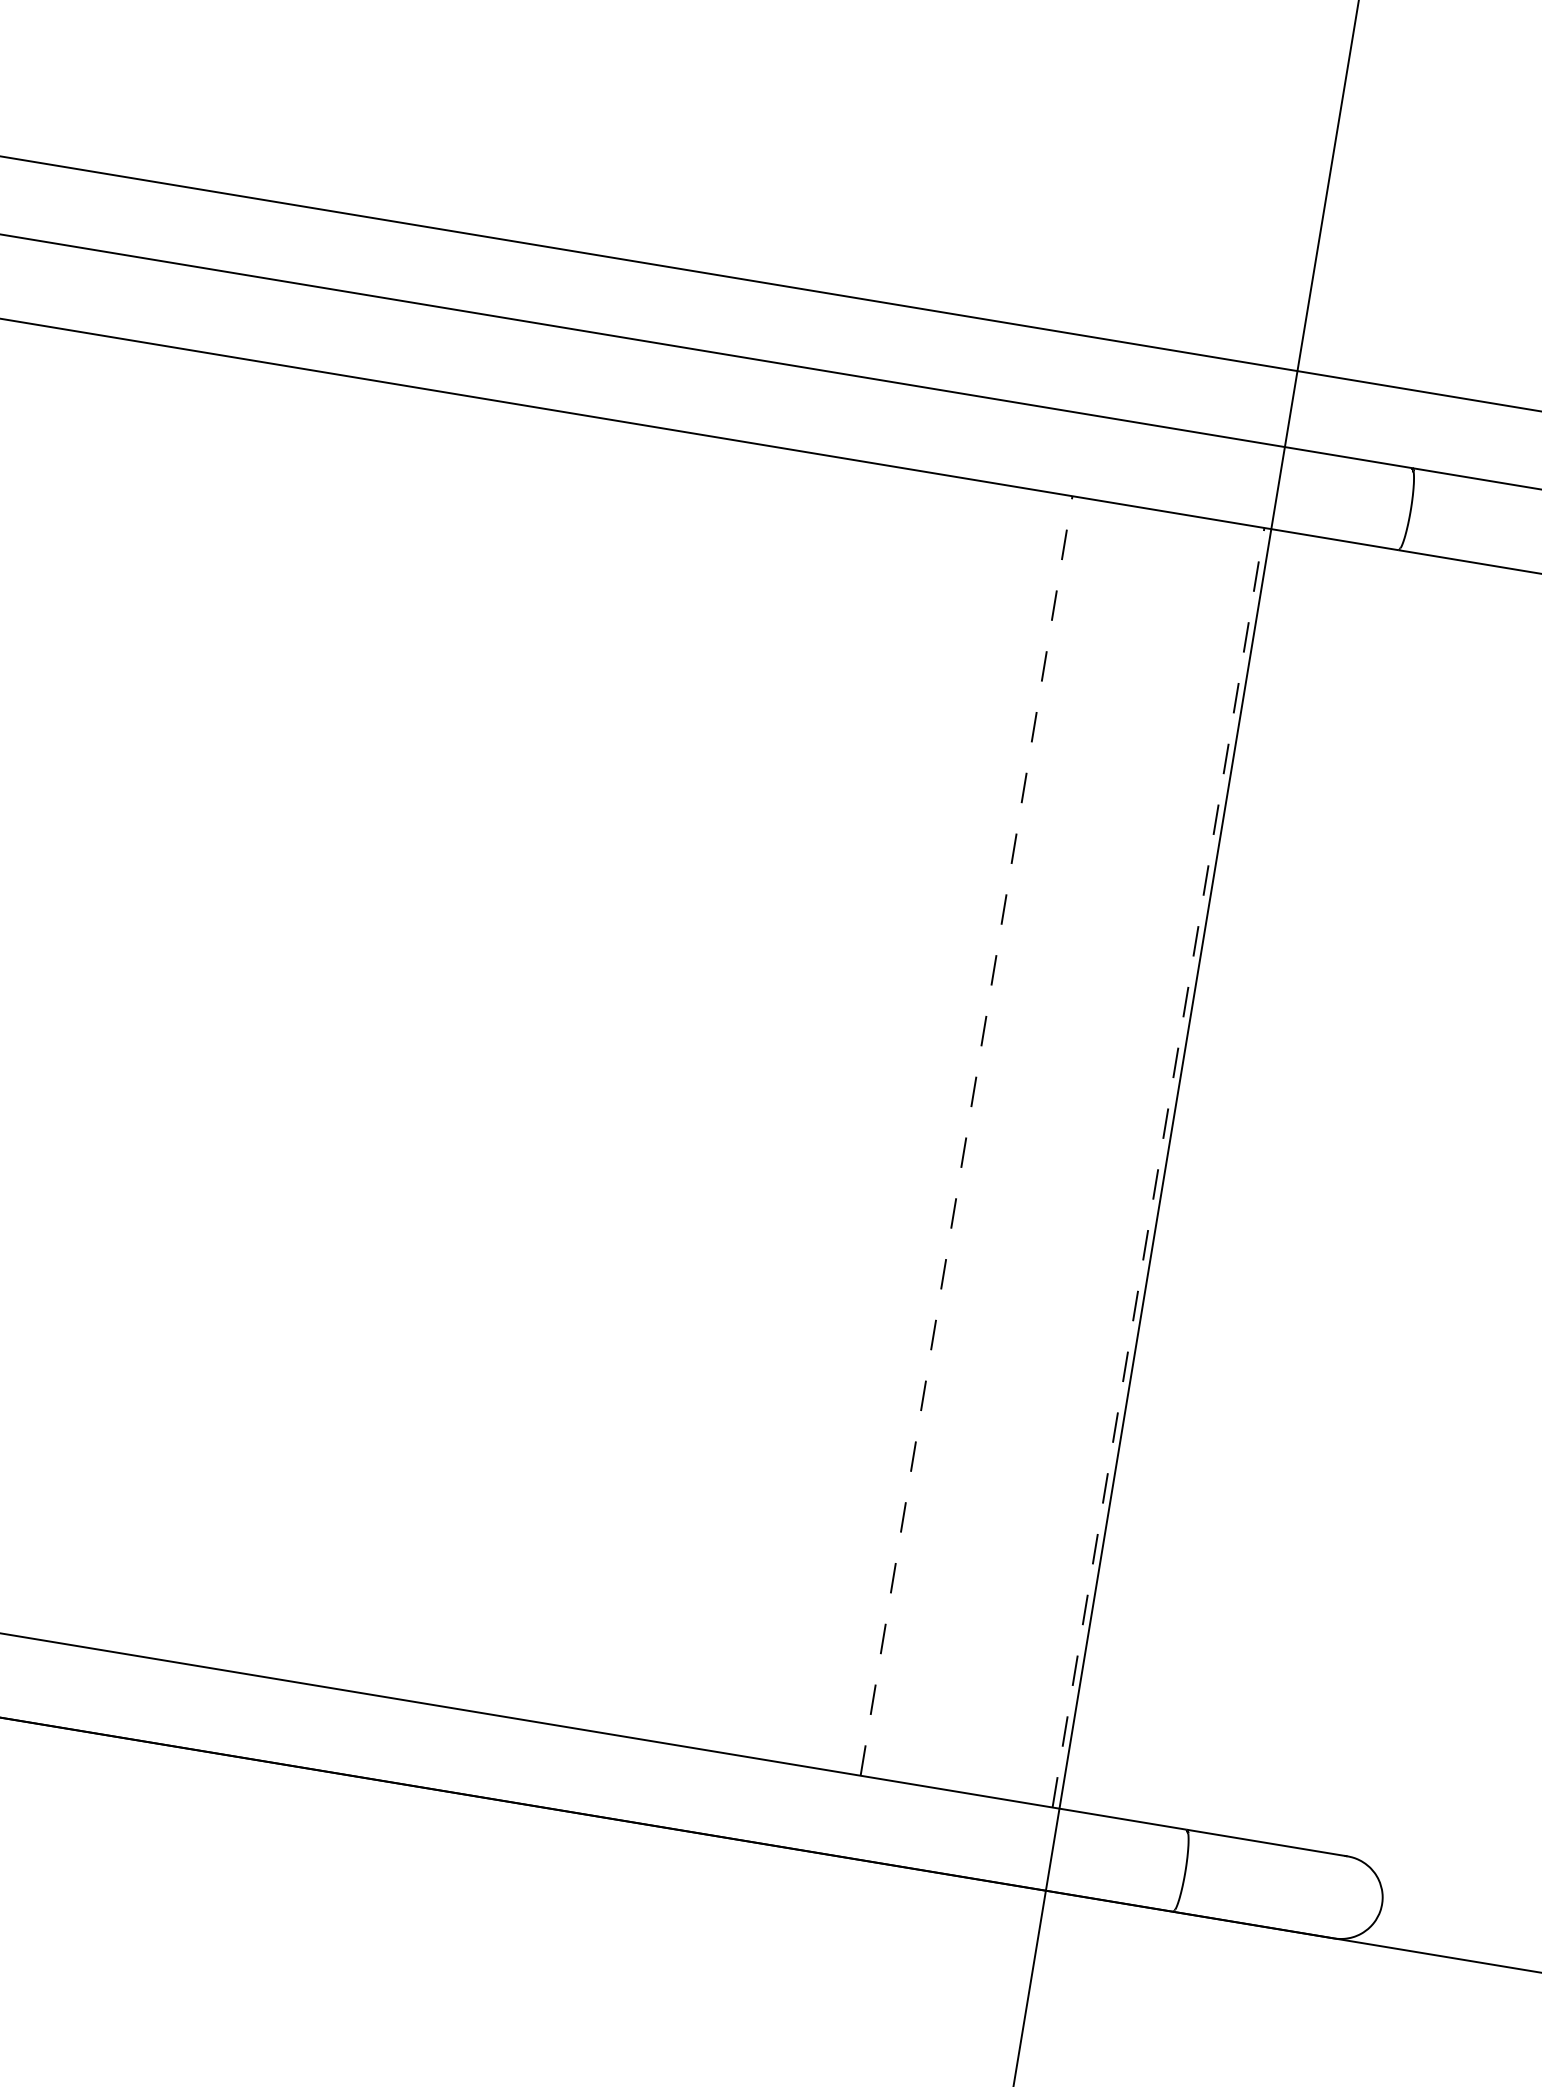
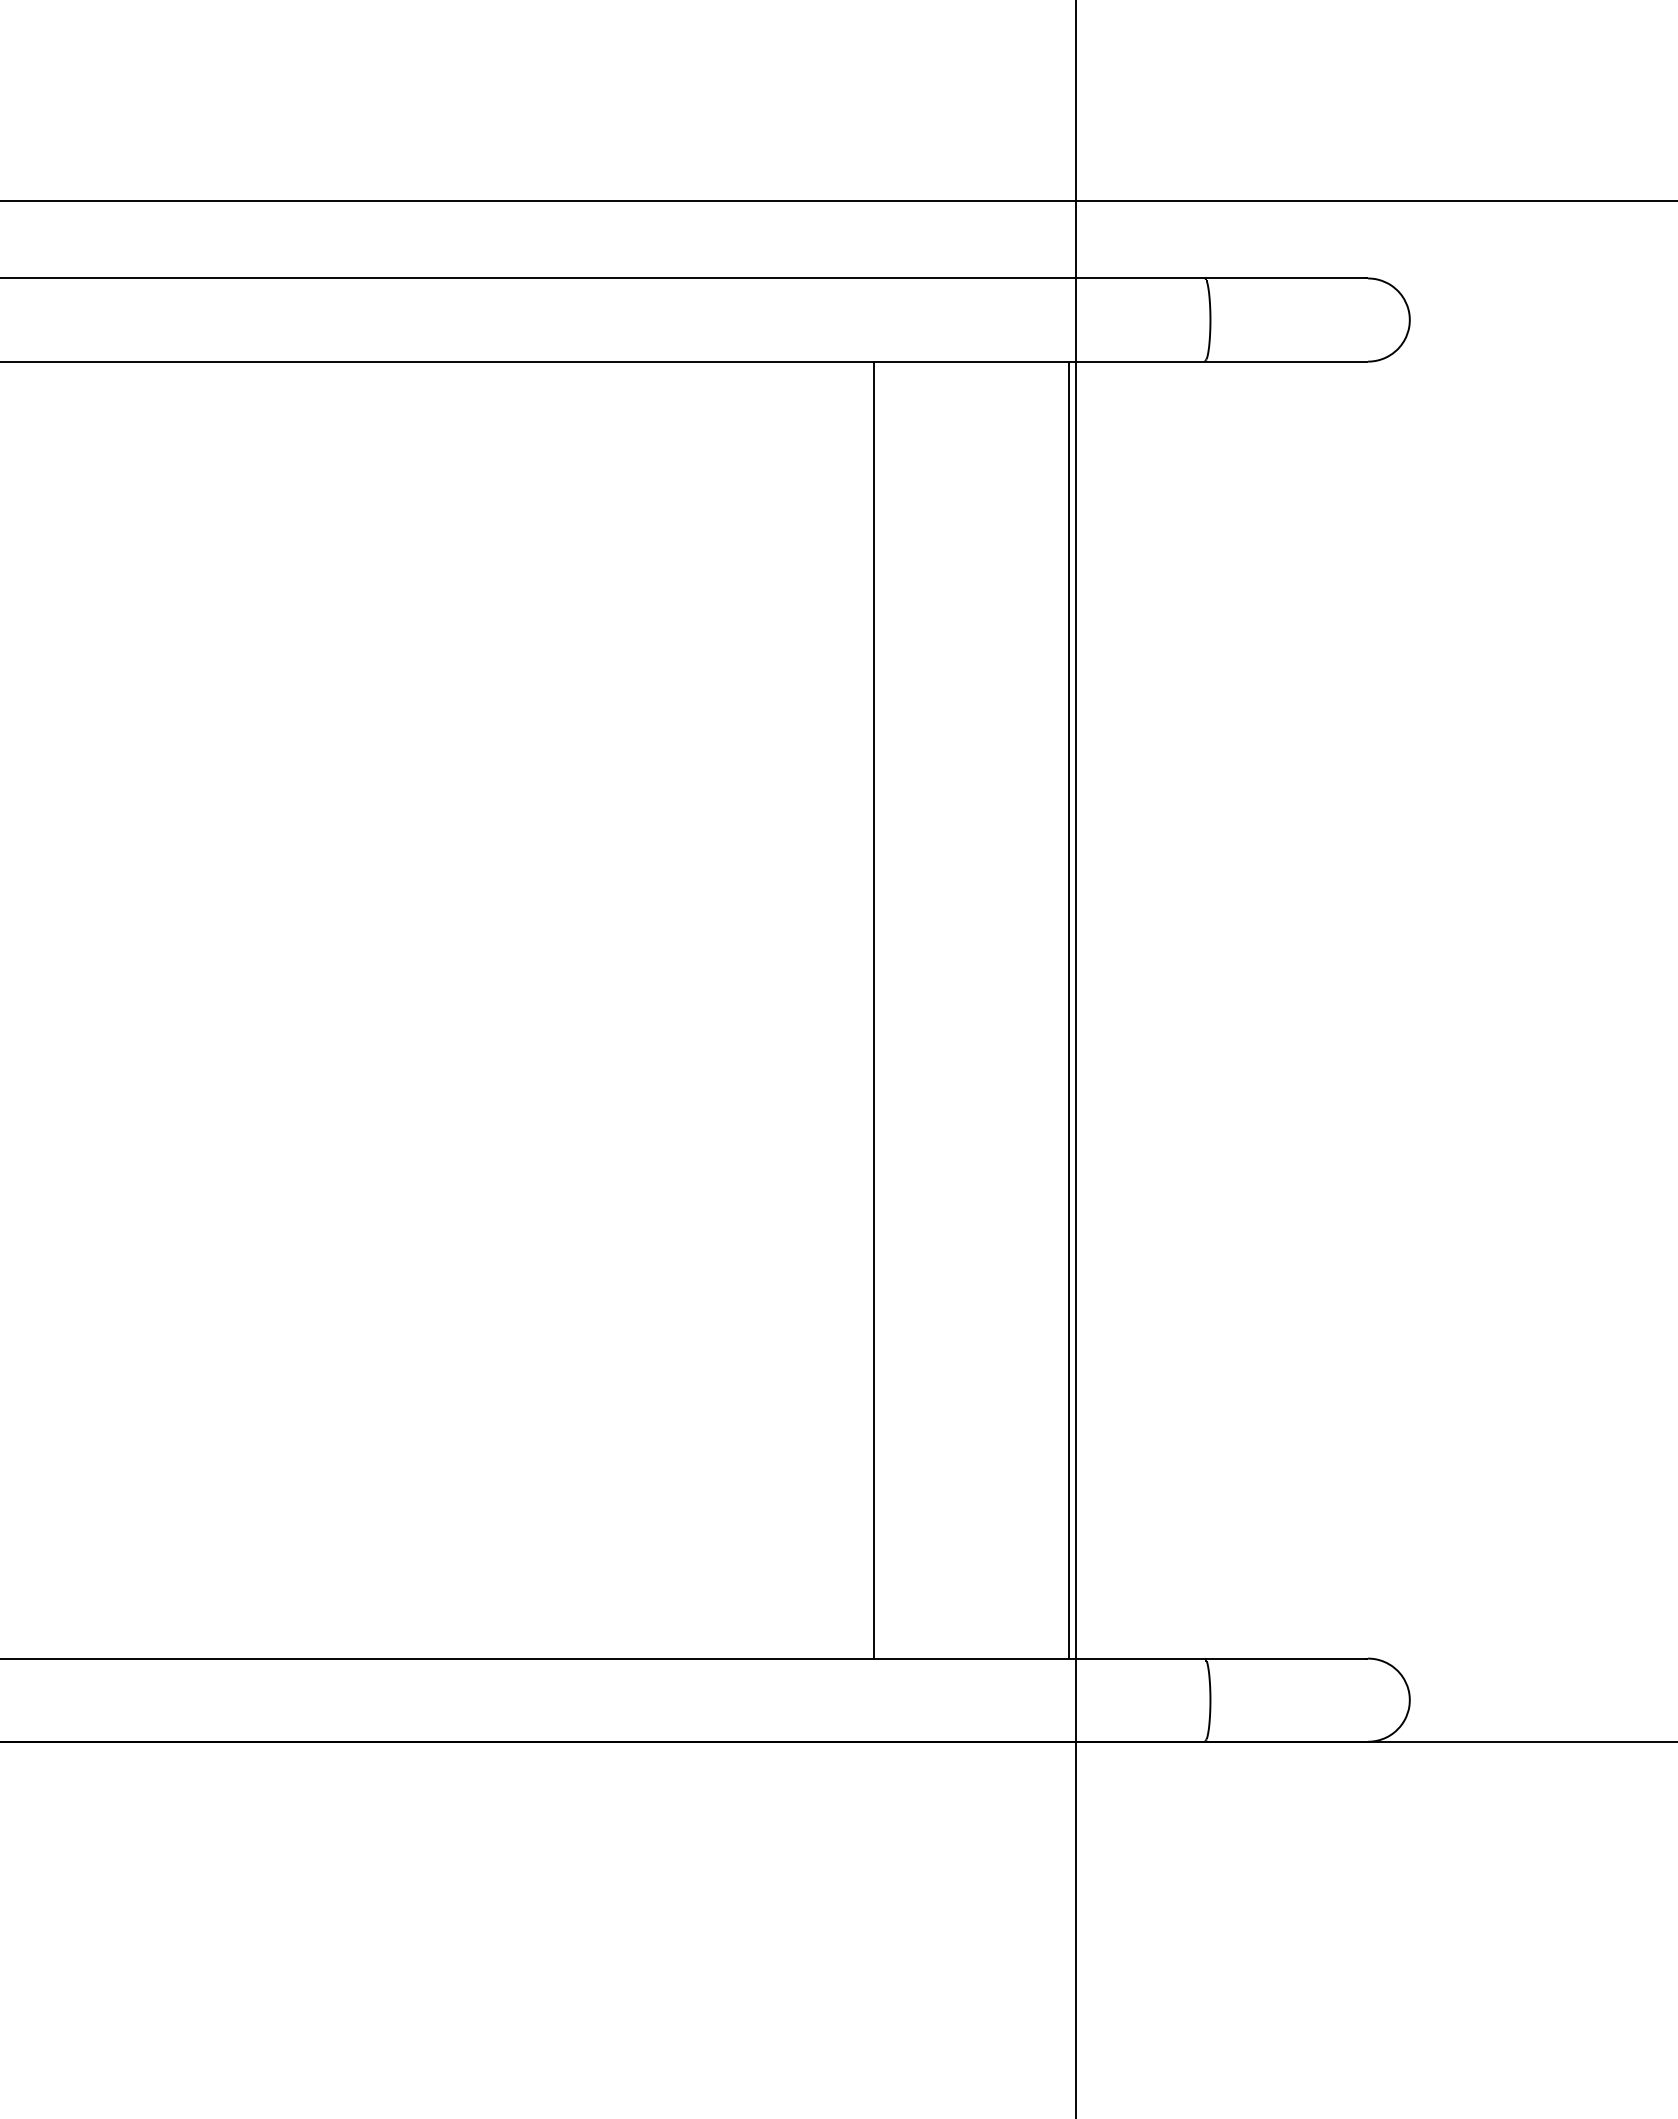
line: (966, 1135) -> (874, 1009), dashed -> solid
line: (1158, 1167) -> (1068, 1009), dashed -> solid

